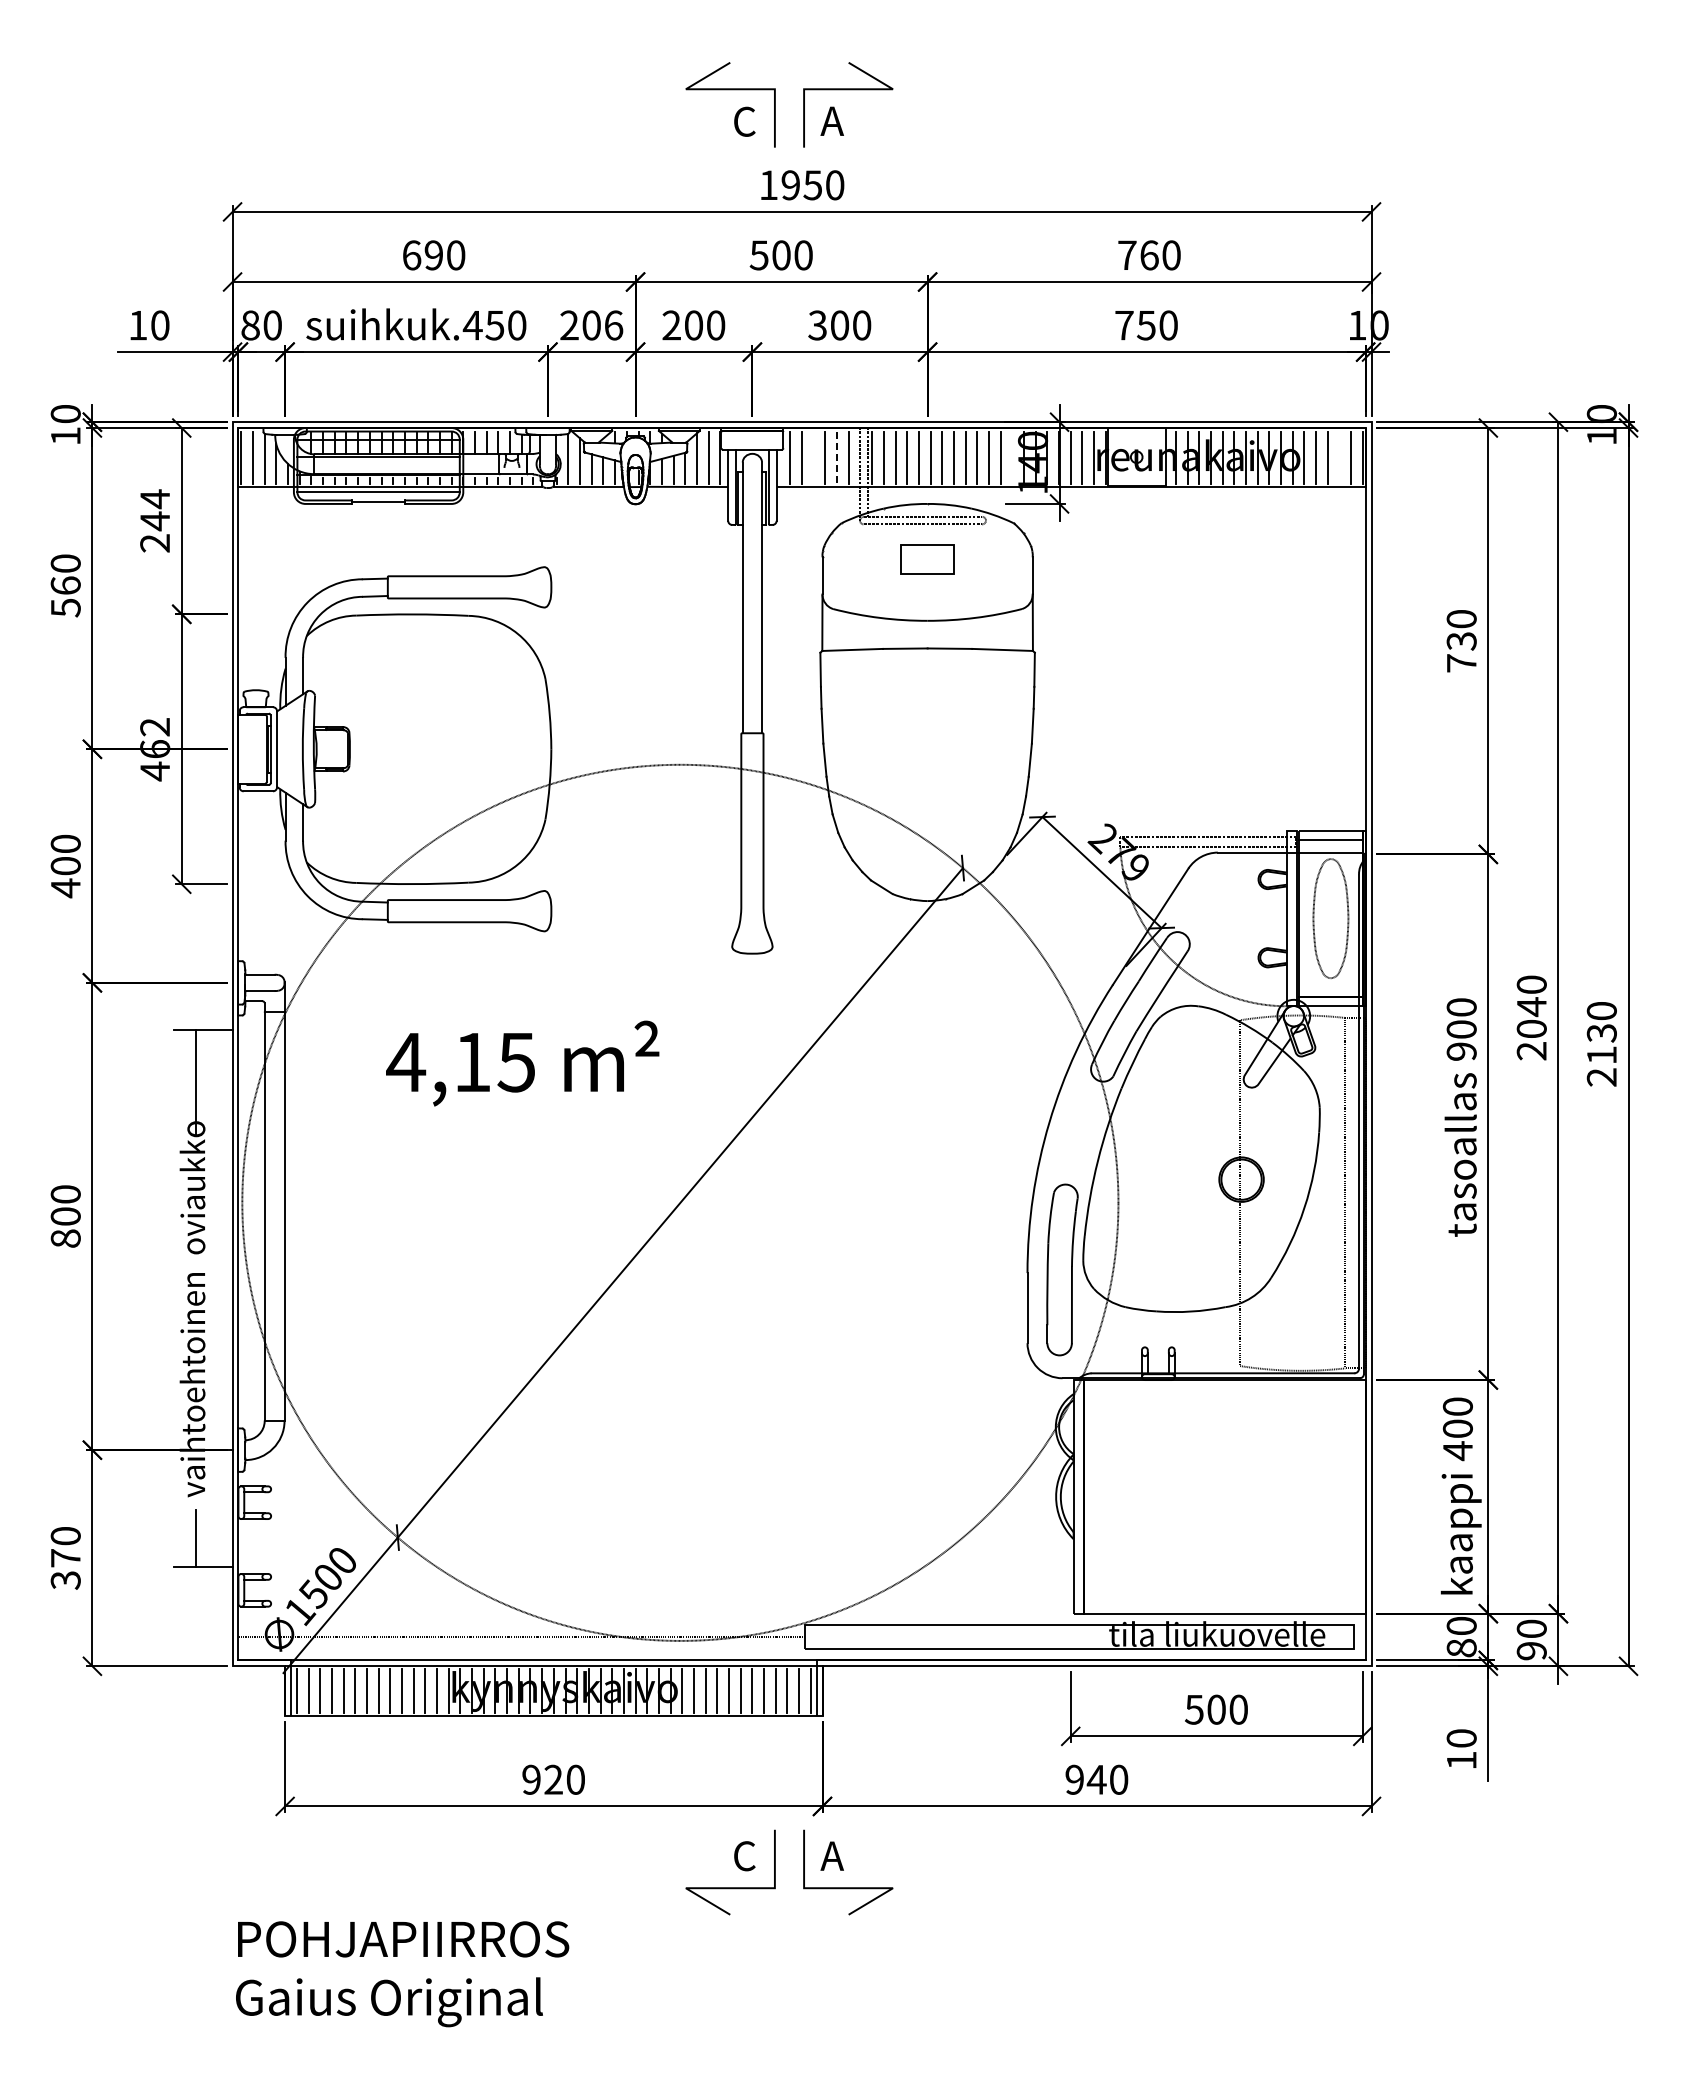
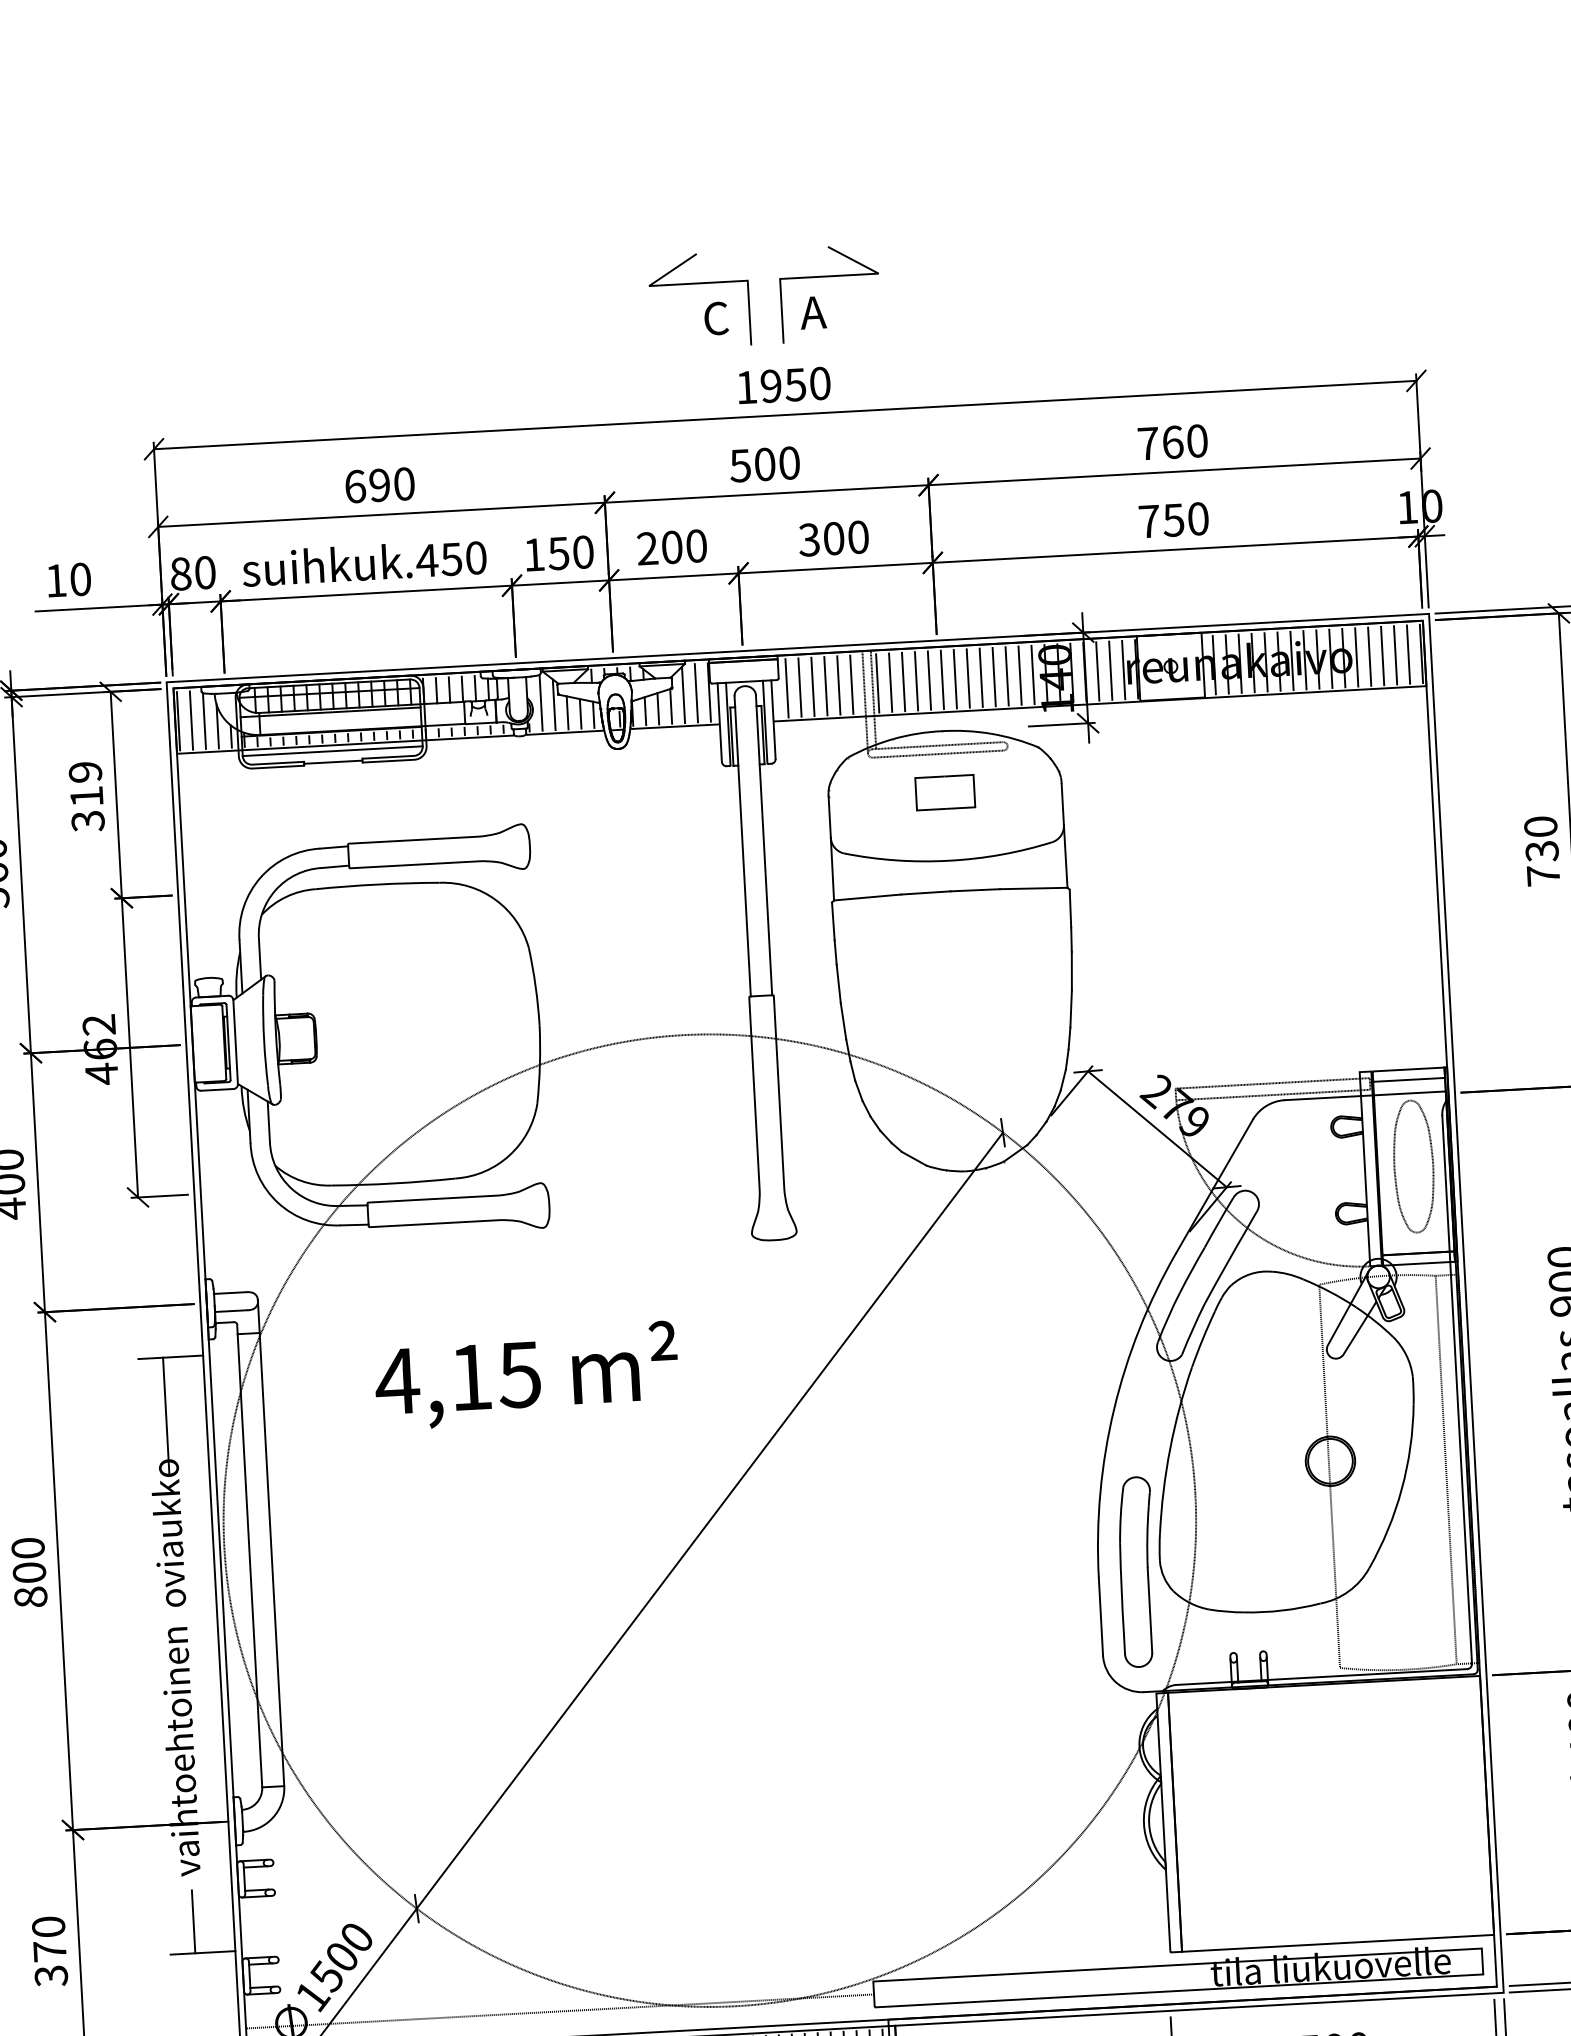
text: (591, 325) -> (558, 553), 206 -> 150
line: (813, 457) -> (812, 686), added
line: (1012, 457) -> (1033, 674), added
line: (1339, 457) -> (1395, 654), added
line: (837, 458) -> (839, 686), dashed -> solid
text: (155, 520) -> (87, 795), 244 -> 319

